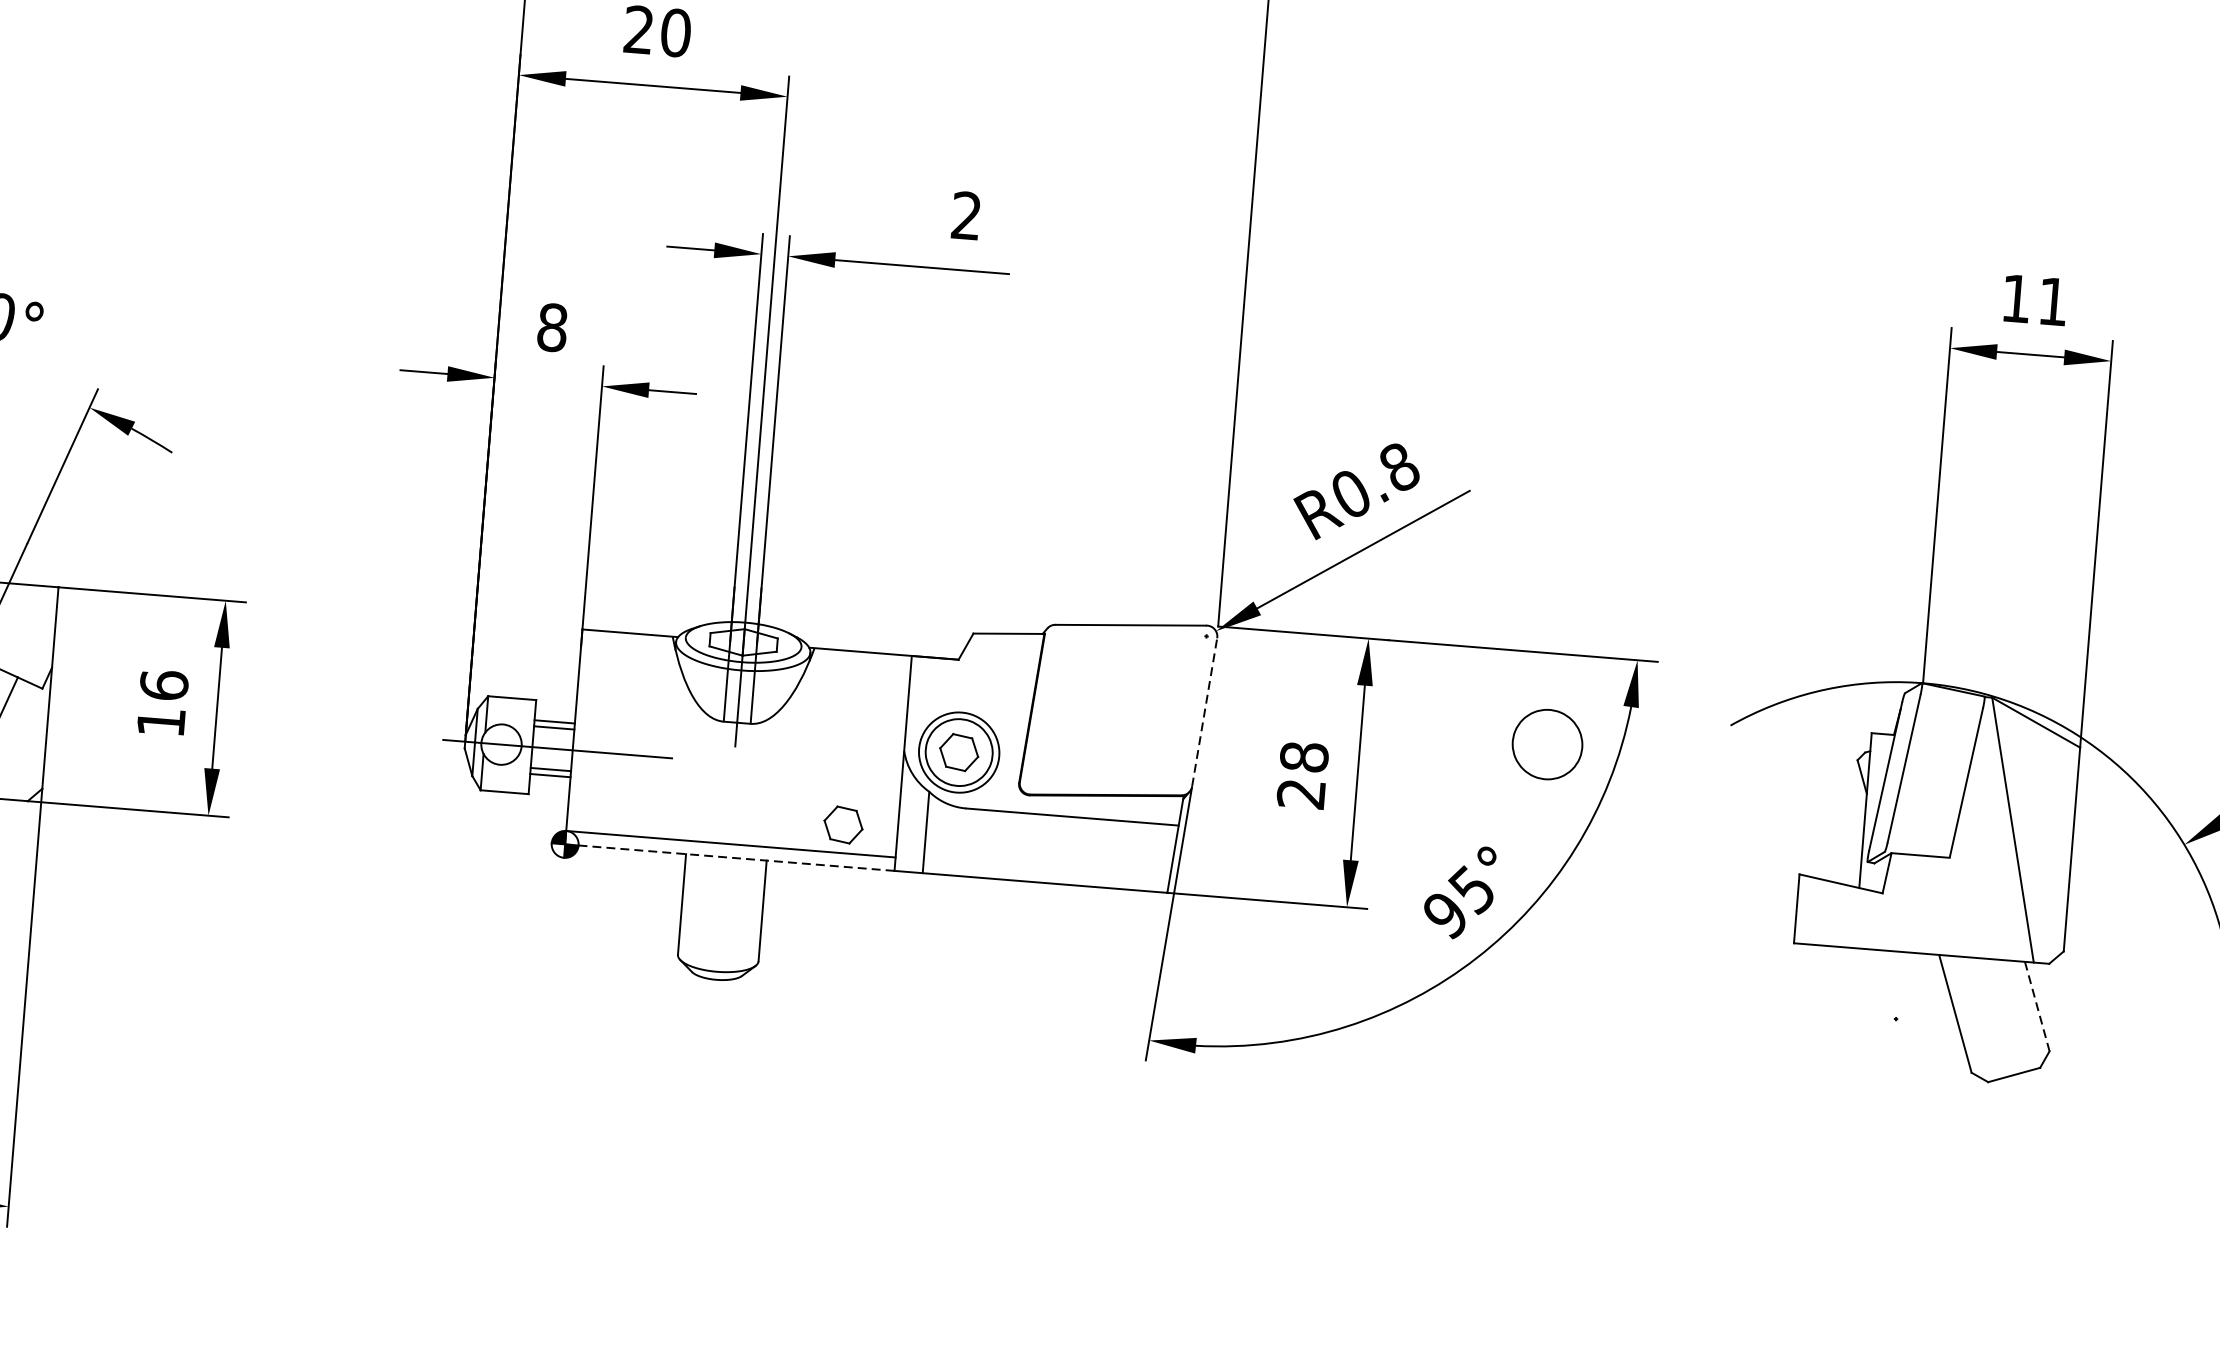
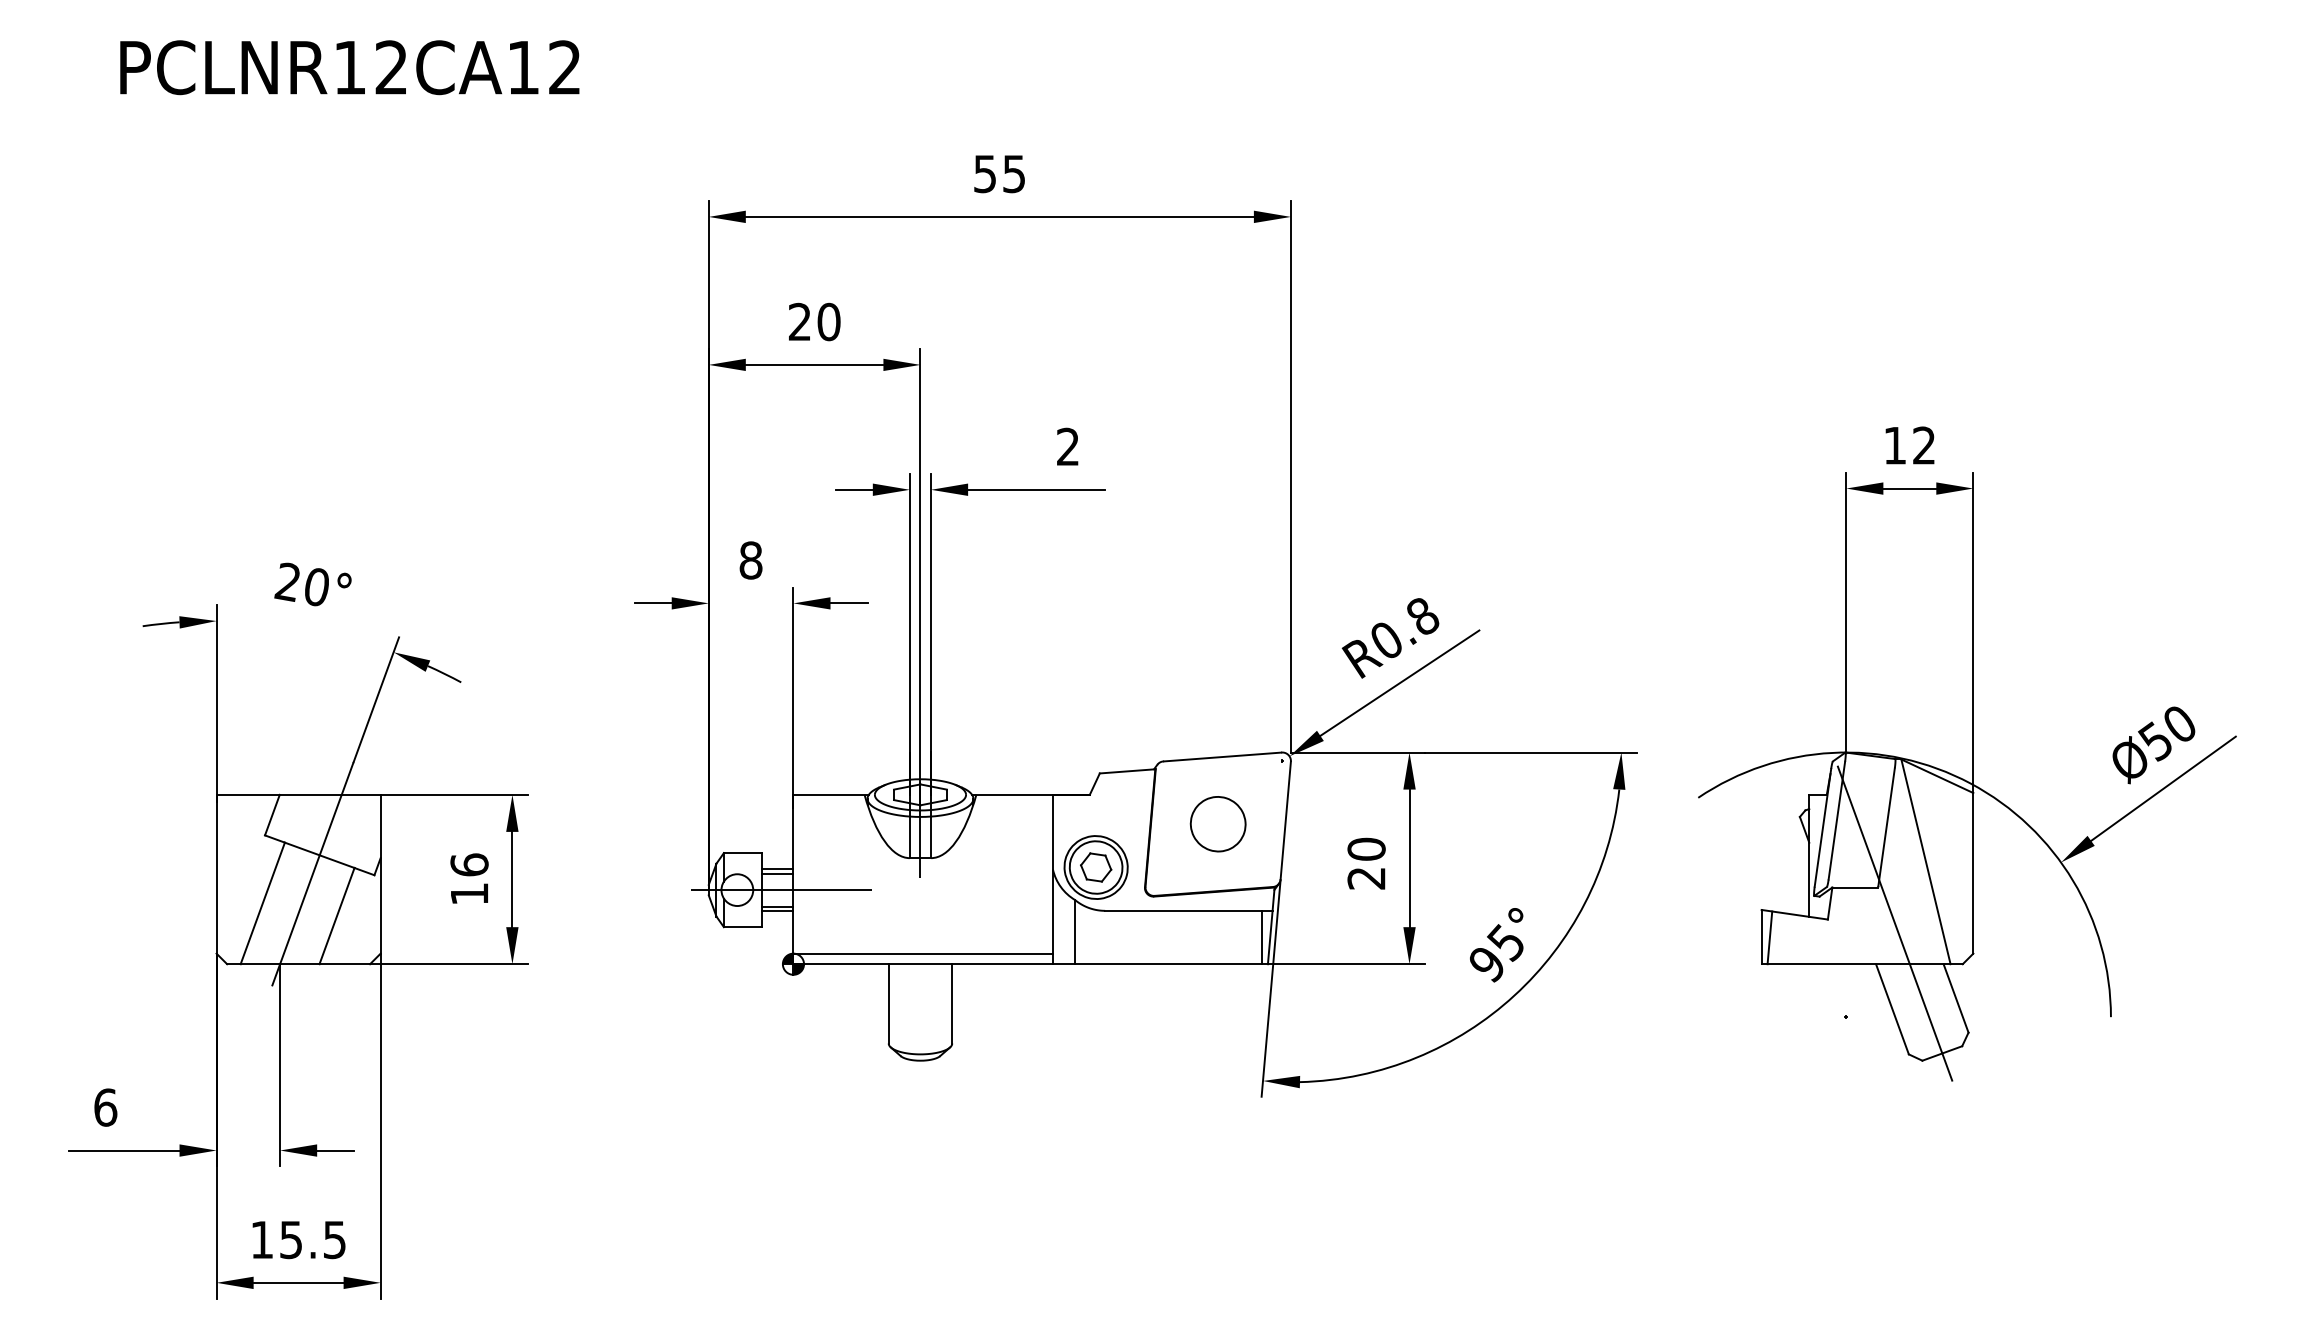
text: (2052, 301) -> (1923, 445), 11 -> 12
line: (1204, 712) -> (1285, 820), dashed -> solid
text: (1304, 756) -> (1366, 848), 28 -> 20
curve: (1518, 760) -> (1196, 838), moved
part: (843, 825) -> (1010, 931), removed
line: (730, 858) -> (923, 964), dashed -> solid
line: (1163, 858) -> (1262, 937), added
line: (1966, 905) -> (1894, 923), added
line: (1806, 910) -> (1769, 937), added
line: (2037, 1006) -> (1956, 998), dashed -> solid

